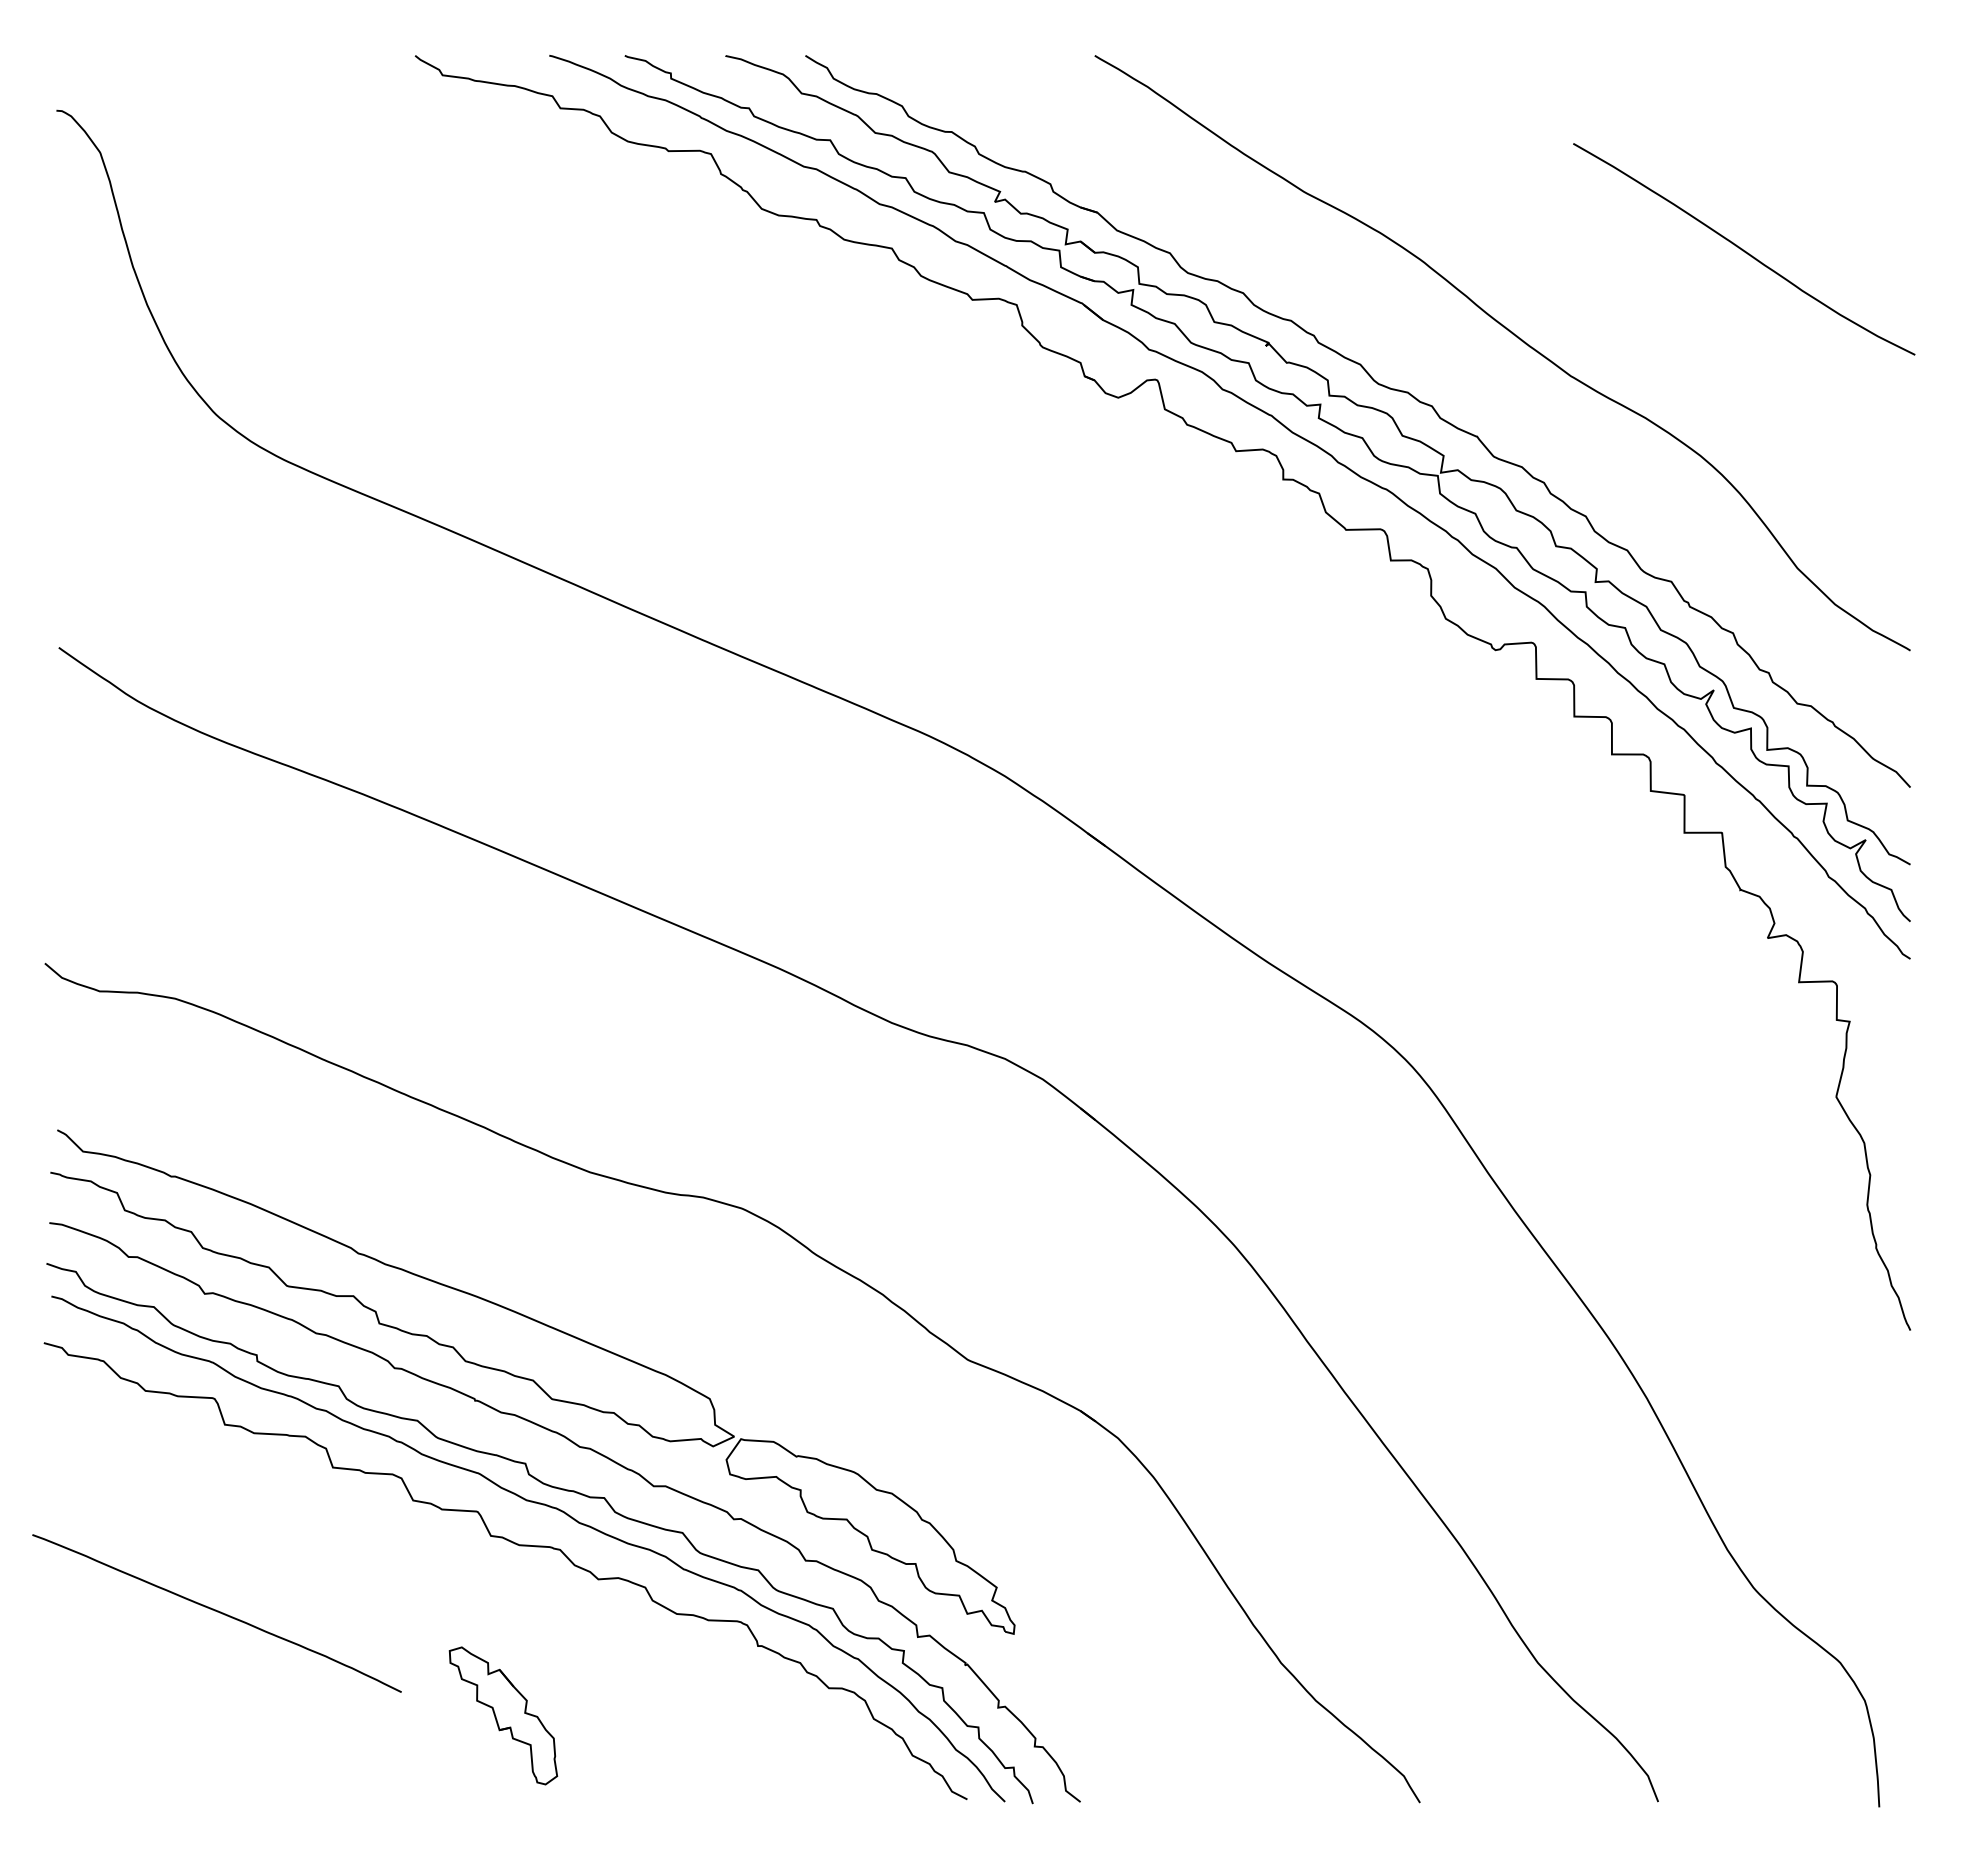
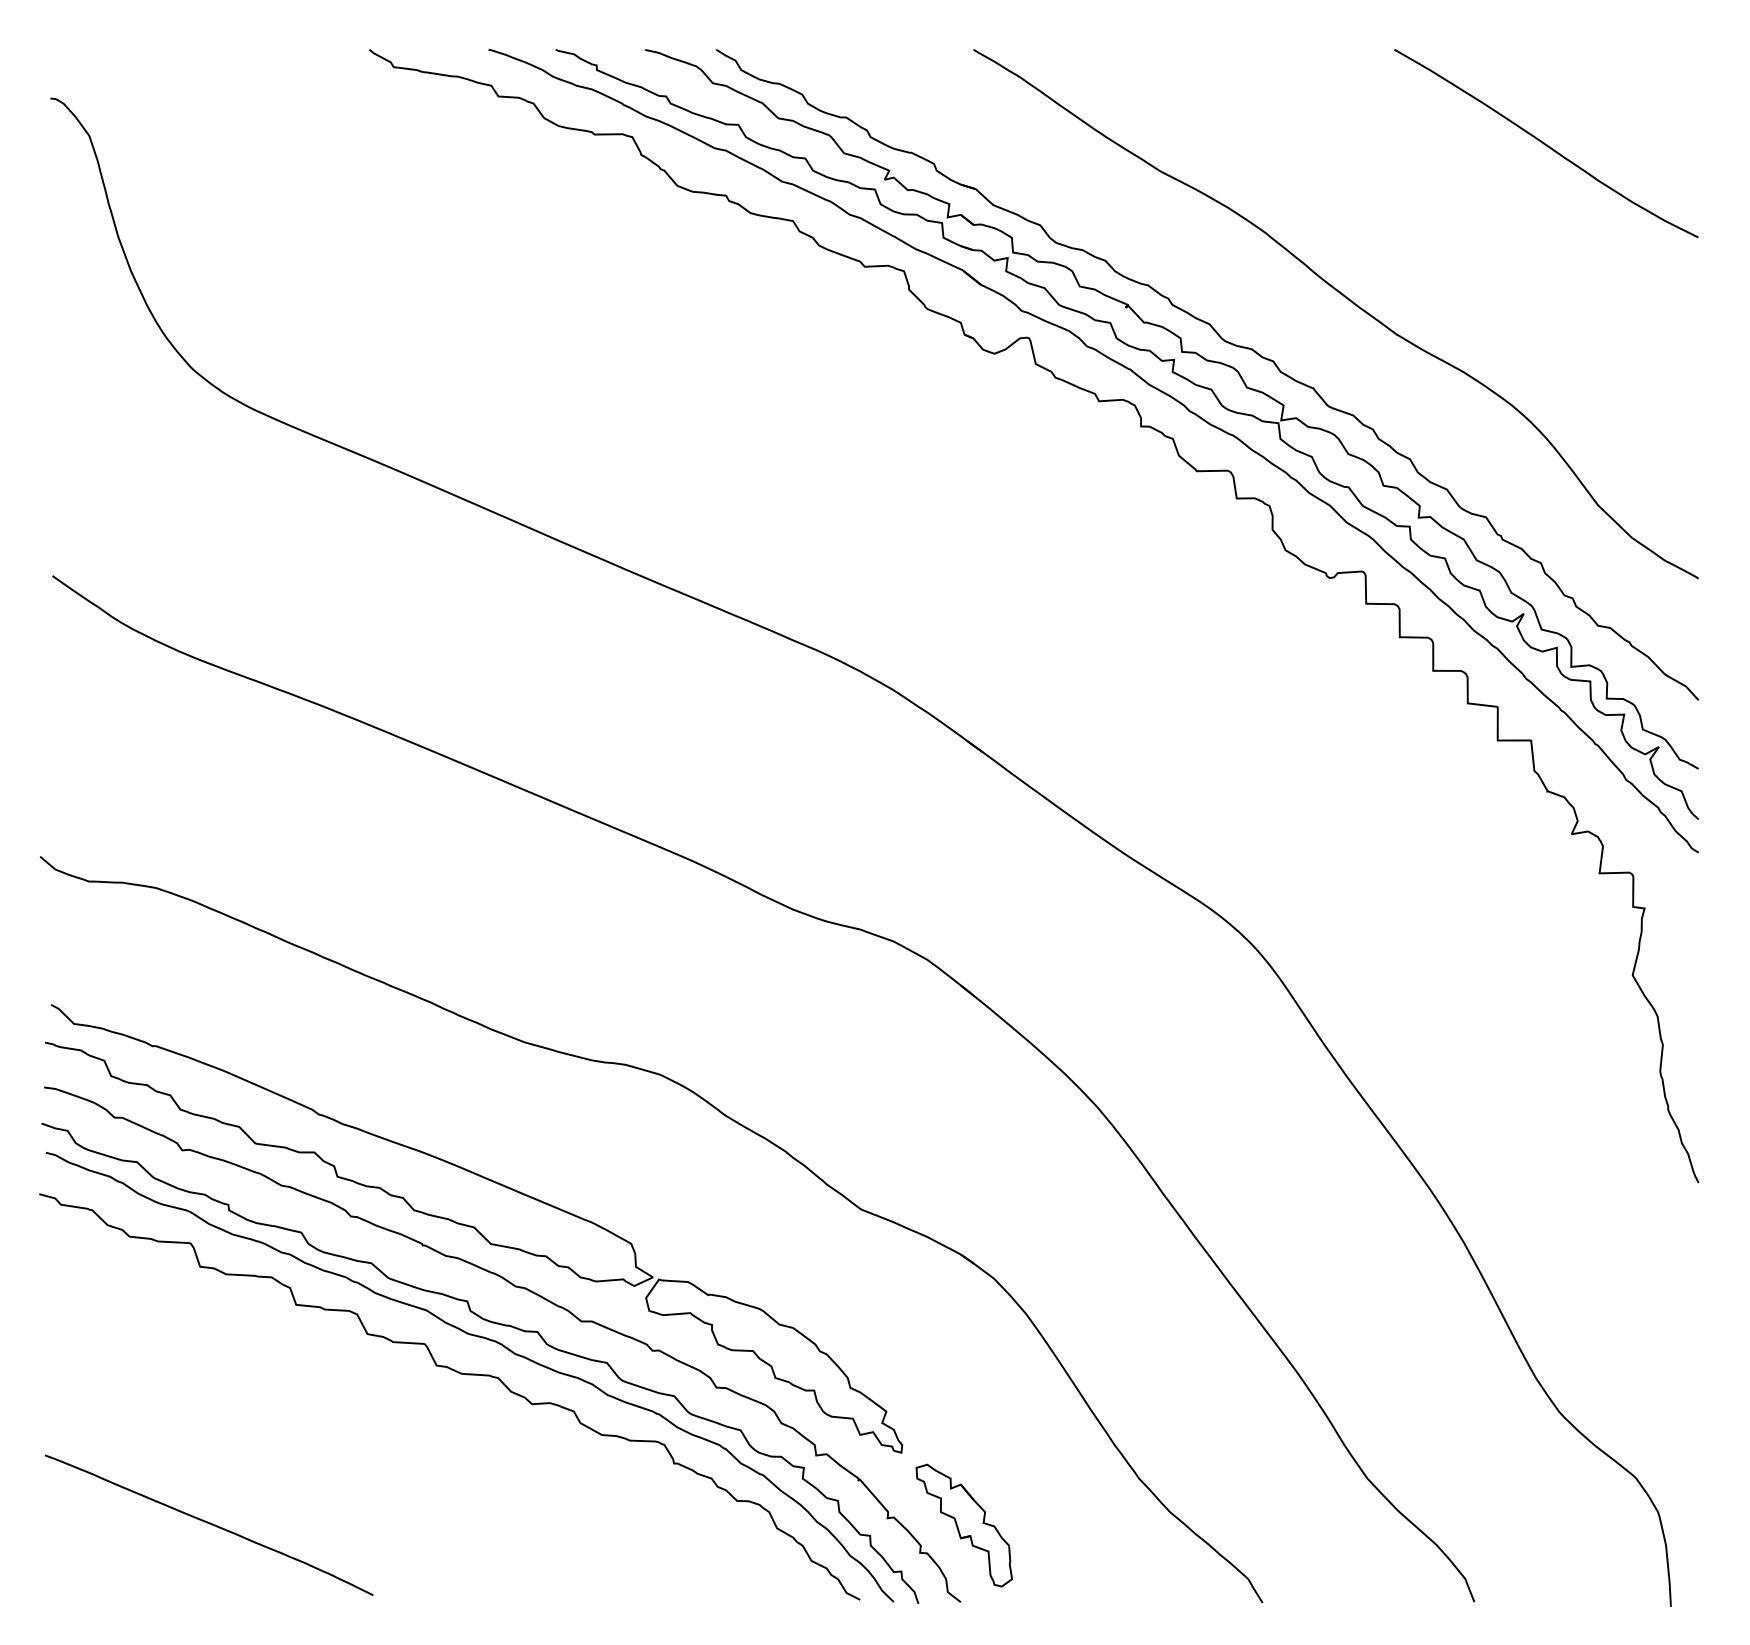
curve: (1743, 249) -> (1545, 143), moved
curve: (217, 1612) -> (209, 1524), moved
part: (503, 1715) -> (964, 1525), moved

